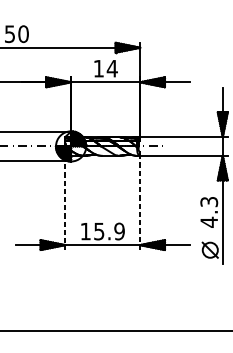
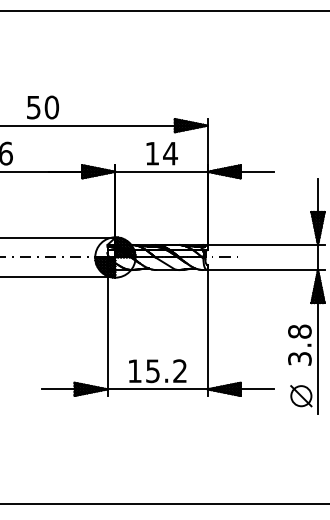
line: (65, 202) -> (107, 332), dashed -> solid
line: (140, 202) -> (207, 332), dashed -> solid
text: (208, 212) -> (299, 345), 4.3 -> 3.8
text: (119, 231) -> (180, 371), 15.9 -> 15.2

